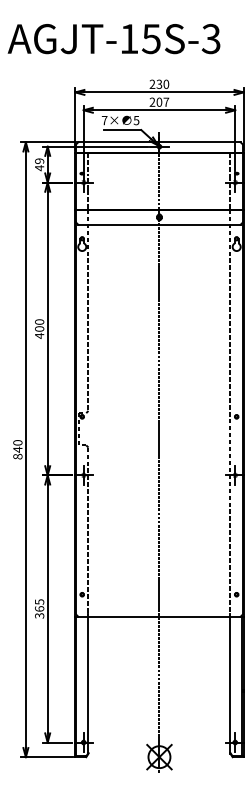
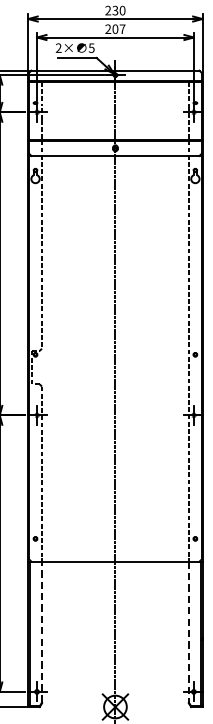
text: (104, 120) -> (58, 48), 7× -> 2×
line: (88, 684) -> (42, 631), solid -> dashed
line: (230, 685) -> (188, 632), solid -> dashed

